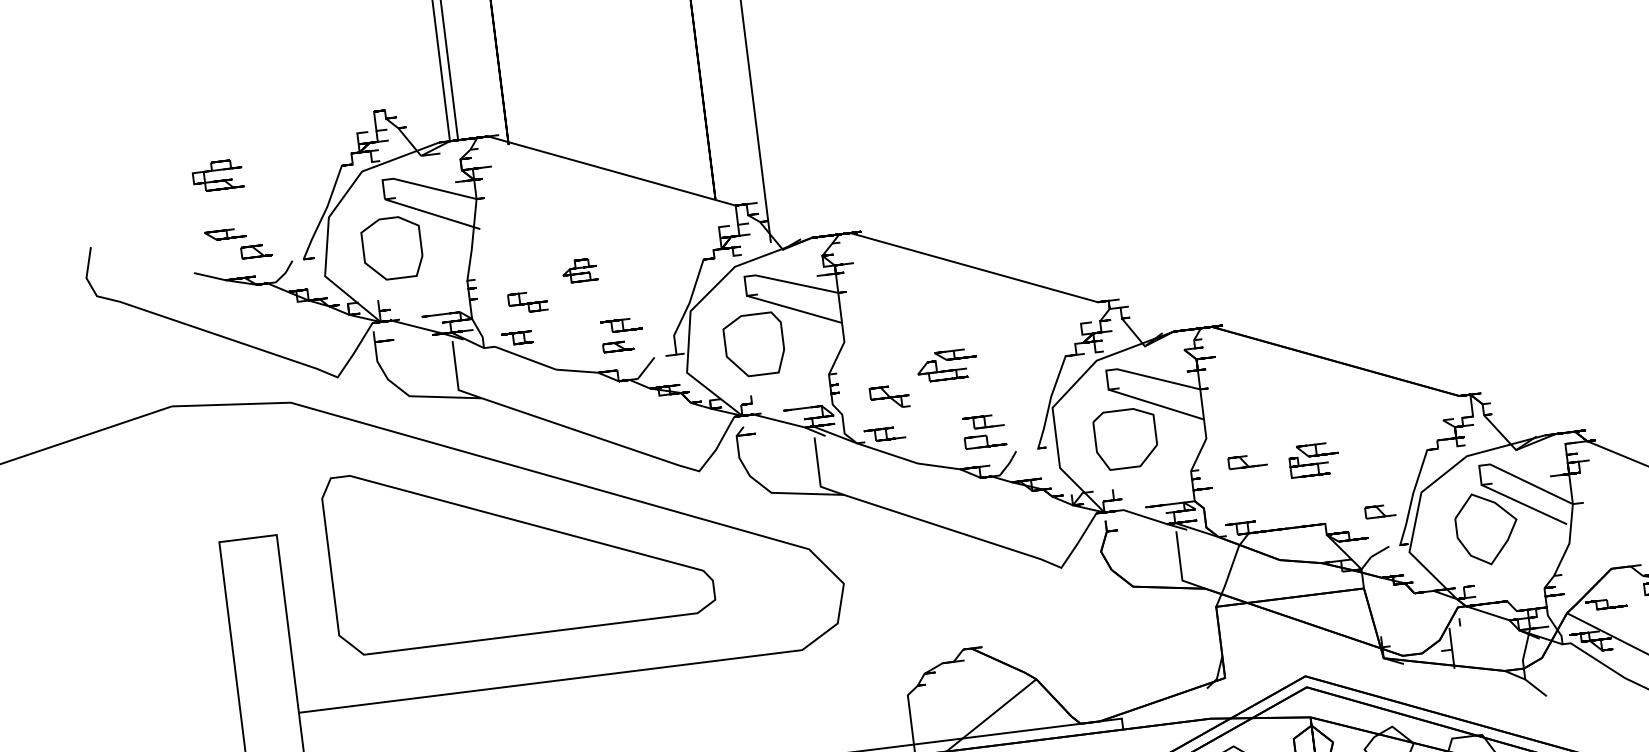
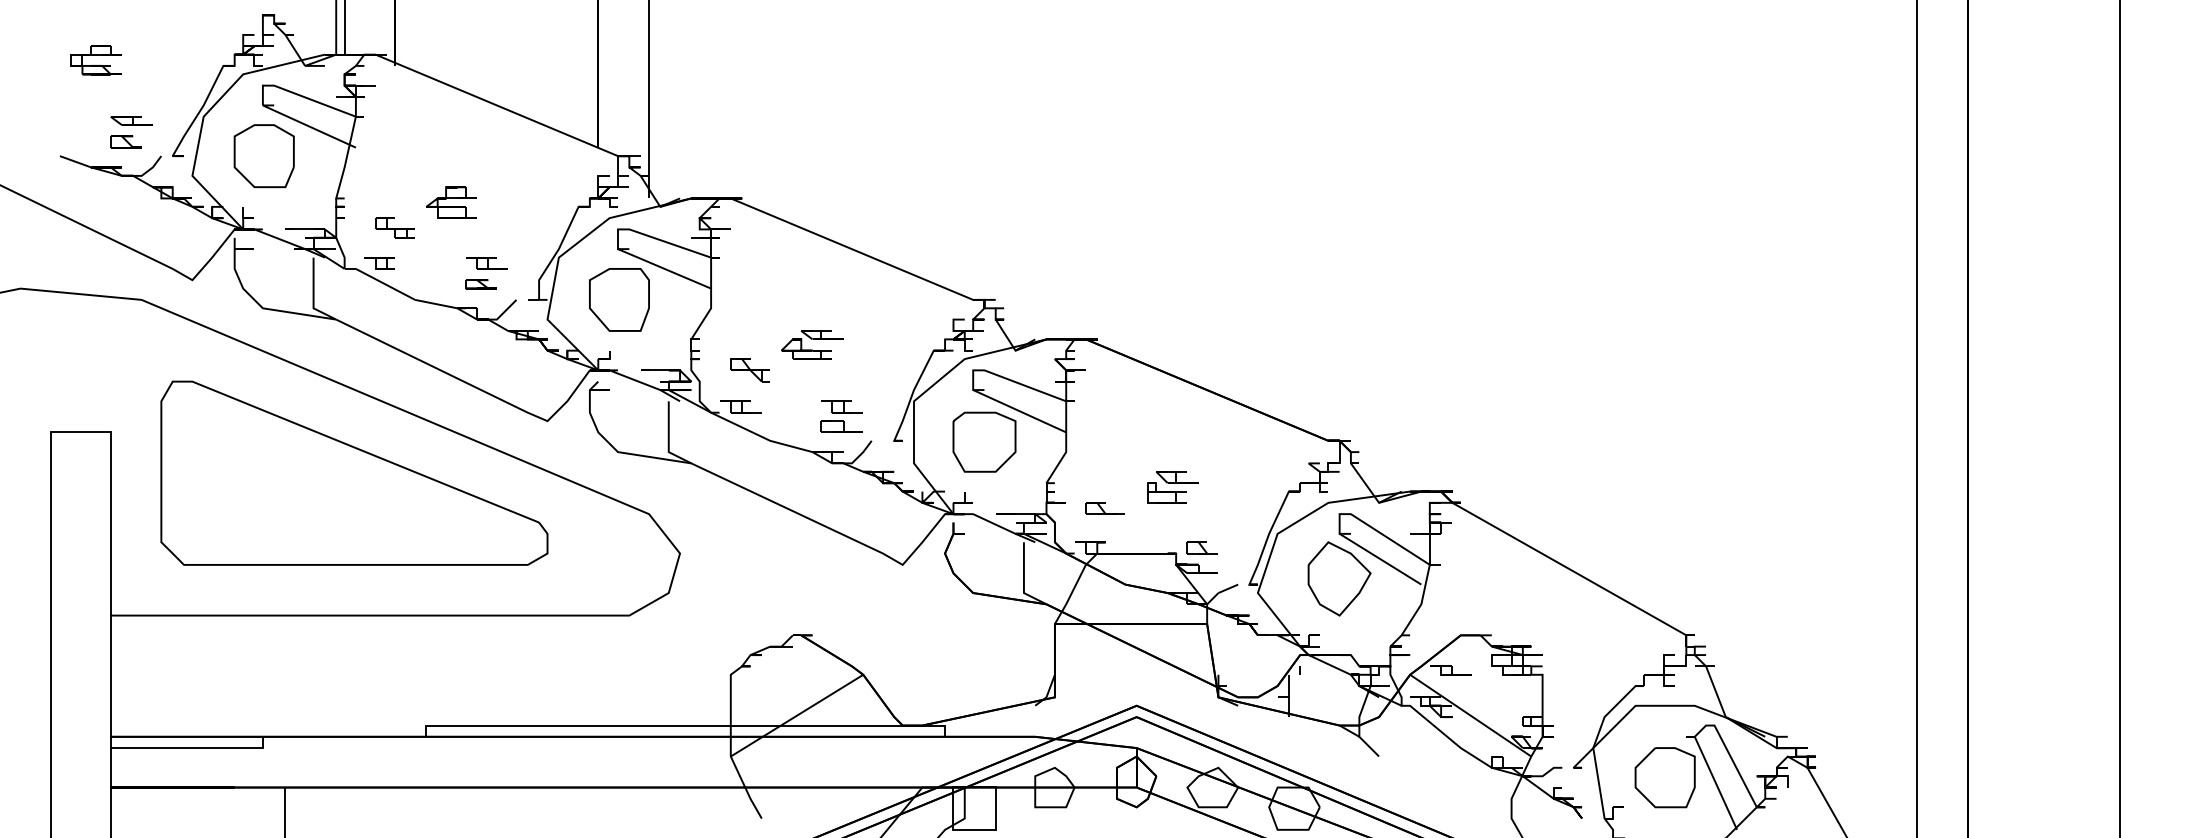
part: (225, 234) -> (131, 120), moved
part: (579, 270) -> (451, 202), size x1.43
part: (1246, 461) -> (1104, 508), moved
part: (1379, 511) -> (1201, 547), moved

